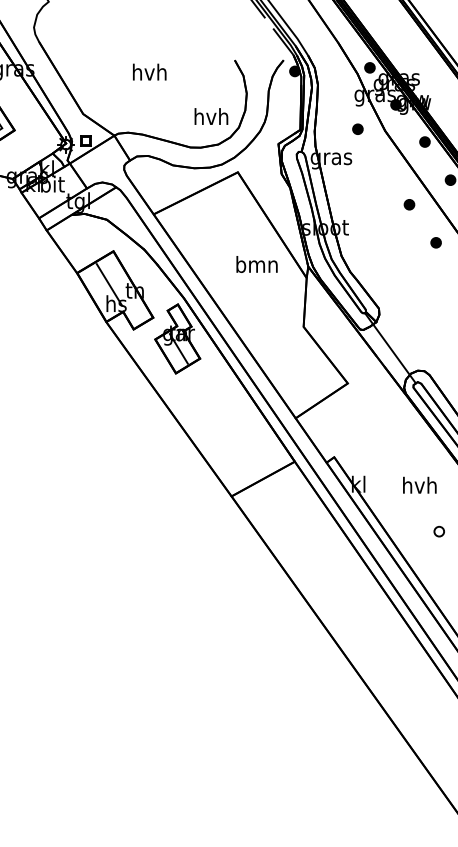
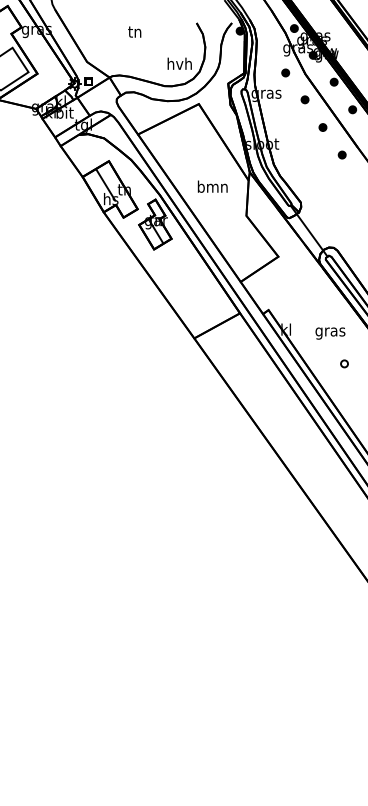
text: (150, 71) -> (135, 31), hvh -> tn
part: (383, 165) -> (304, 99), added
text: (256, 264) -> (212, 186), moved
text: (419, 486) -> (330, 331), hvh -> gras

